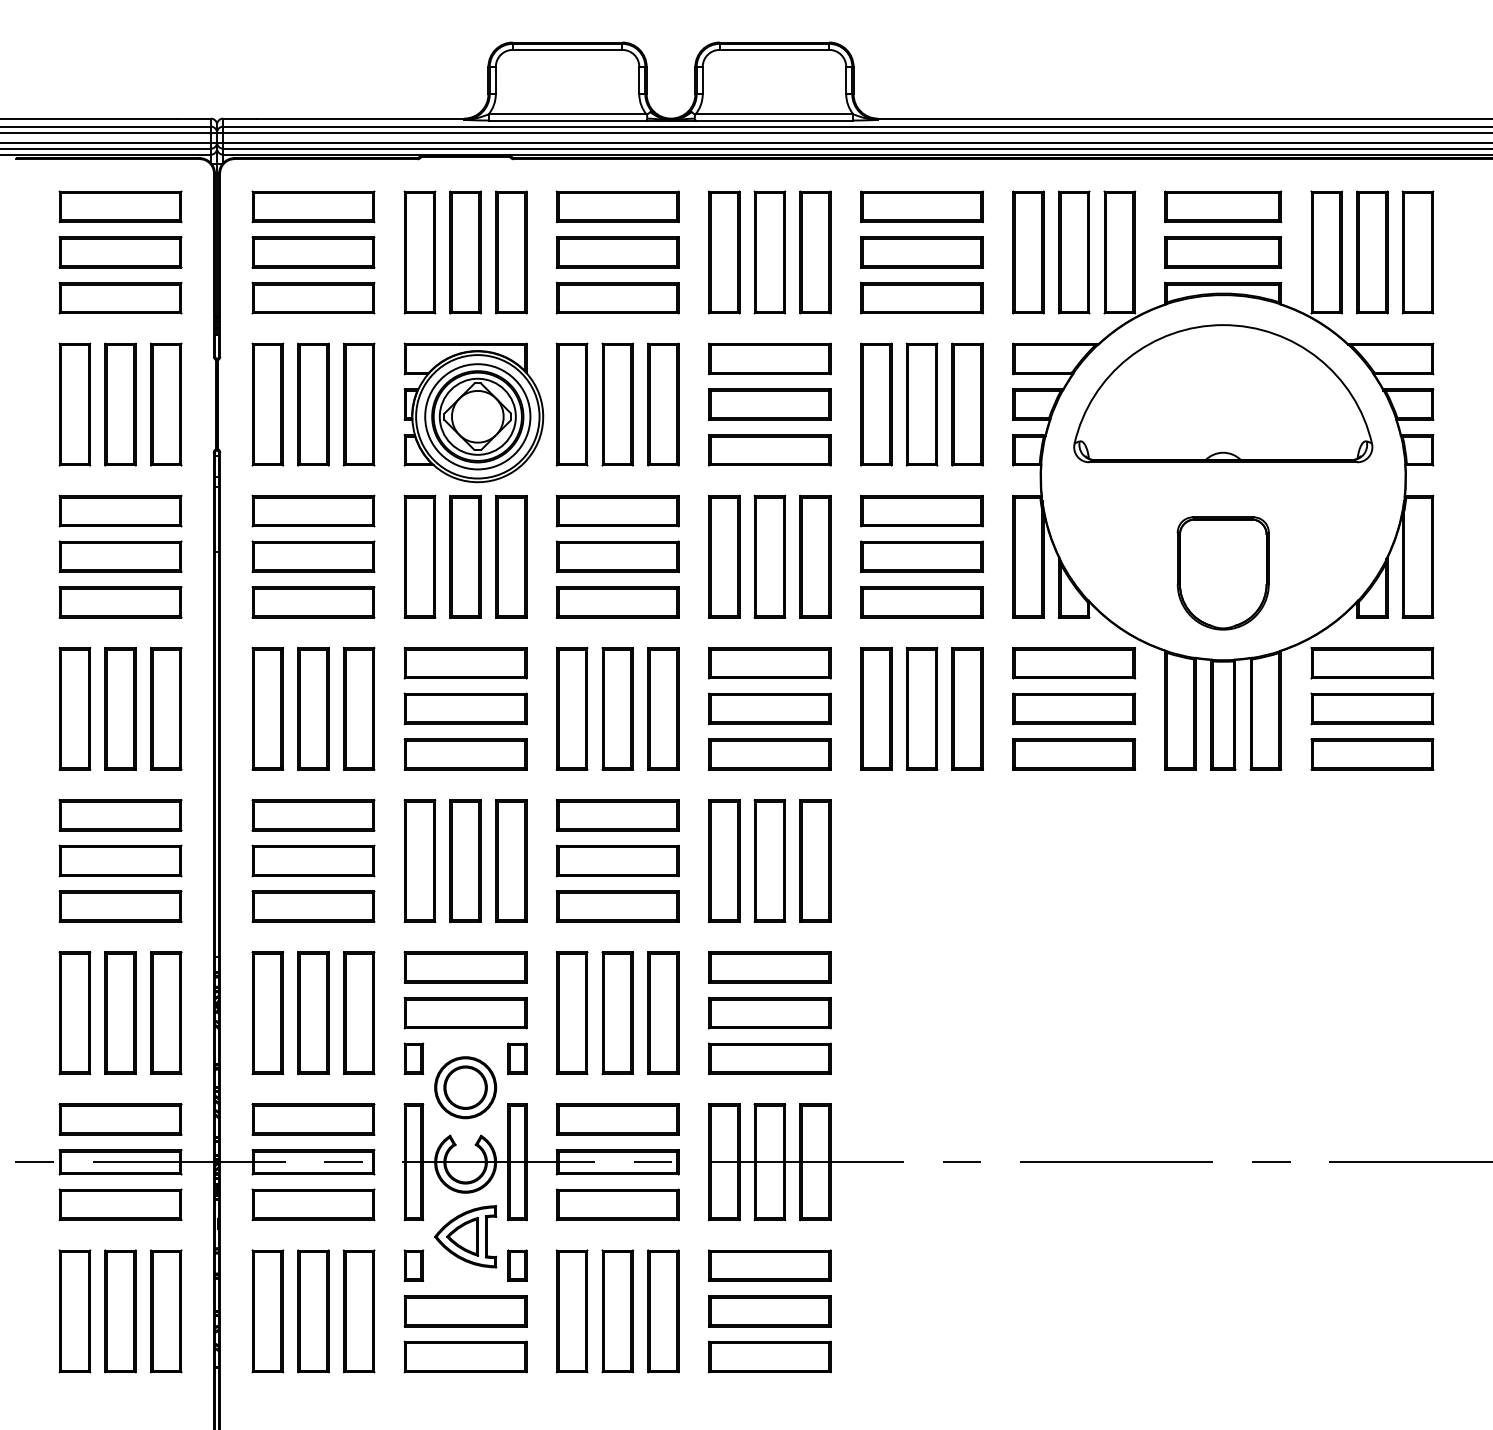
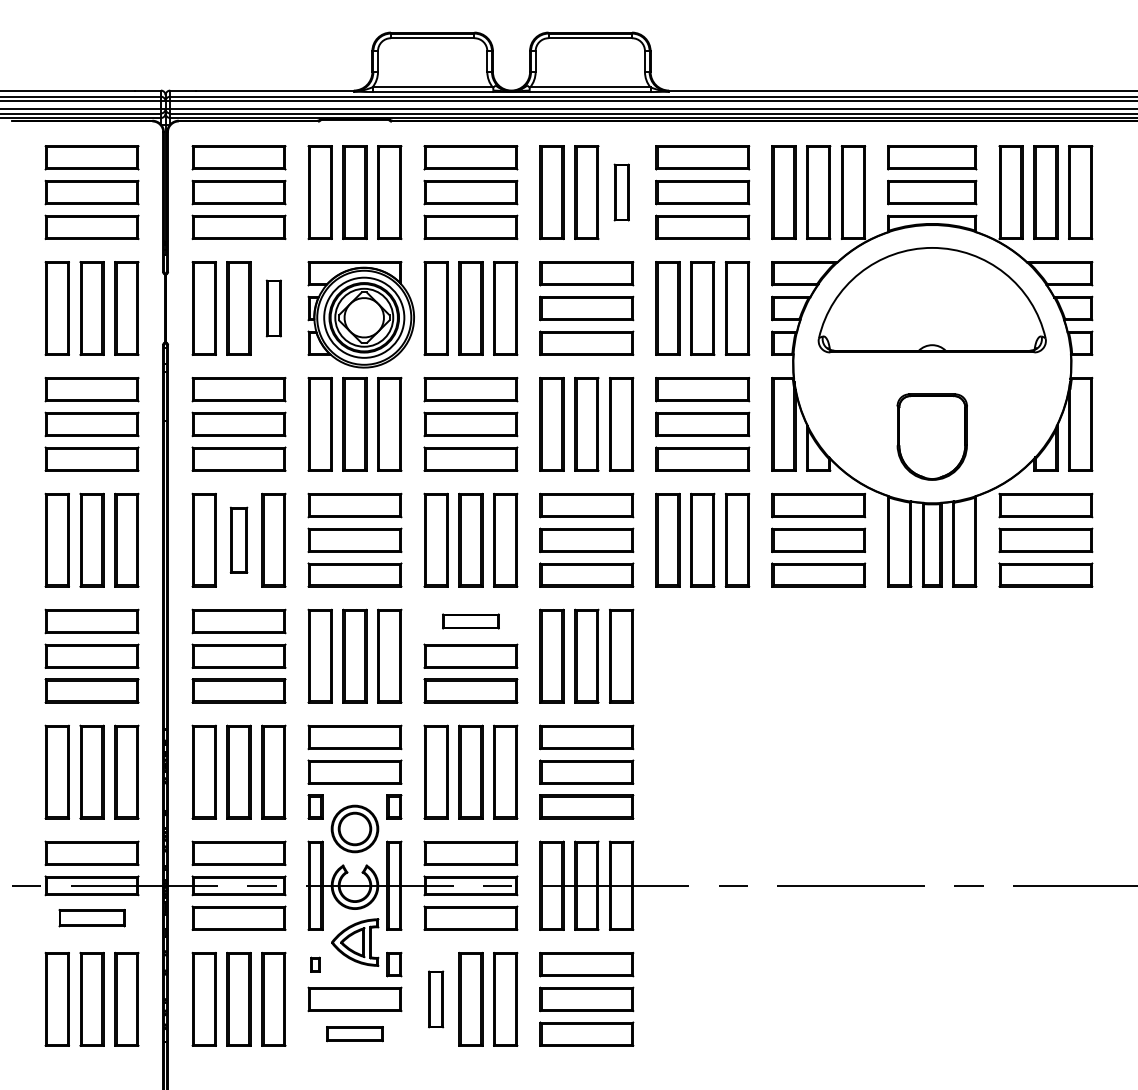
part: (815, 252) -> (621, 192), size x0.6
part: (358, 404) -> (273, 308), size x0.6
part: (312, 707) -> (238, 539), size x0.7
part: (617, 815) -> (470, 621), size x0.6
part: (119, 1203) -> (91, 917), size x0.7
part: (413, 1265) -> (315, 964), size x0.6
part: (571, 1311) -> (435, 999), size x0.6
part: (464, 1356) -> (354, 1033), size x0.6

